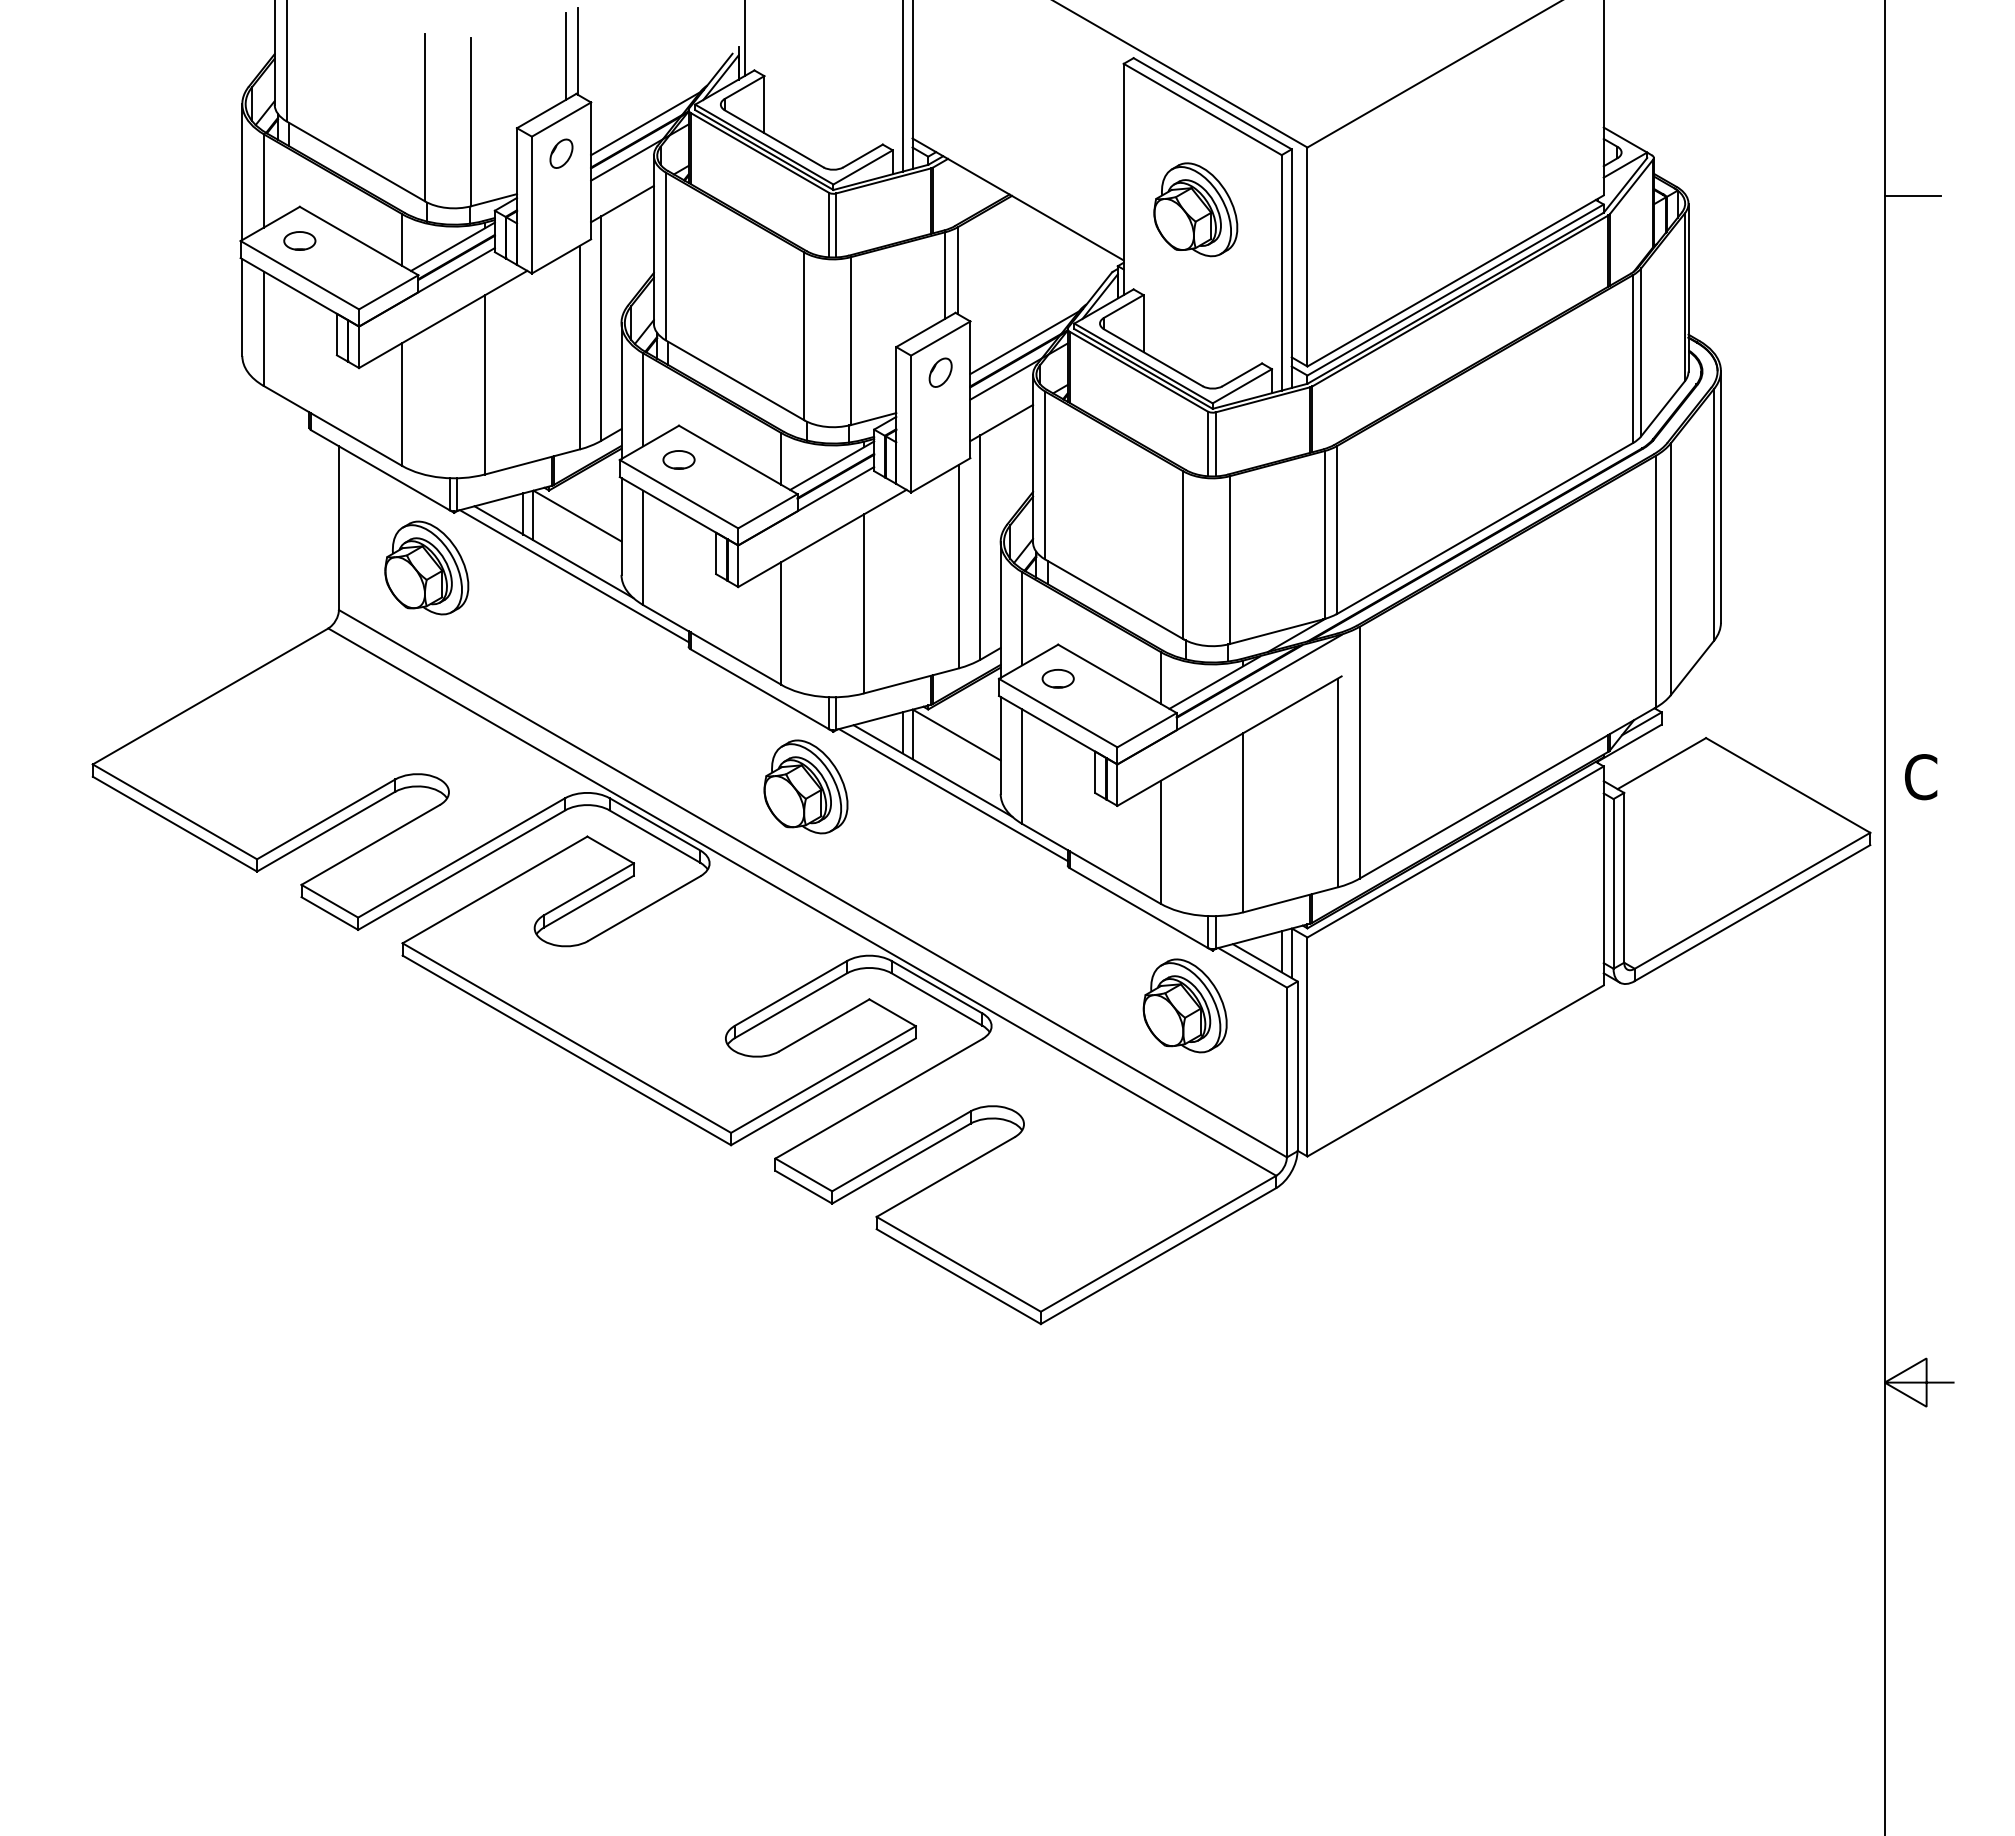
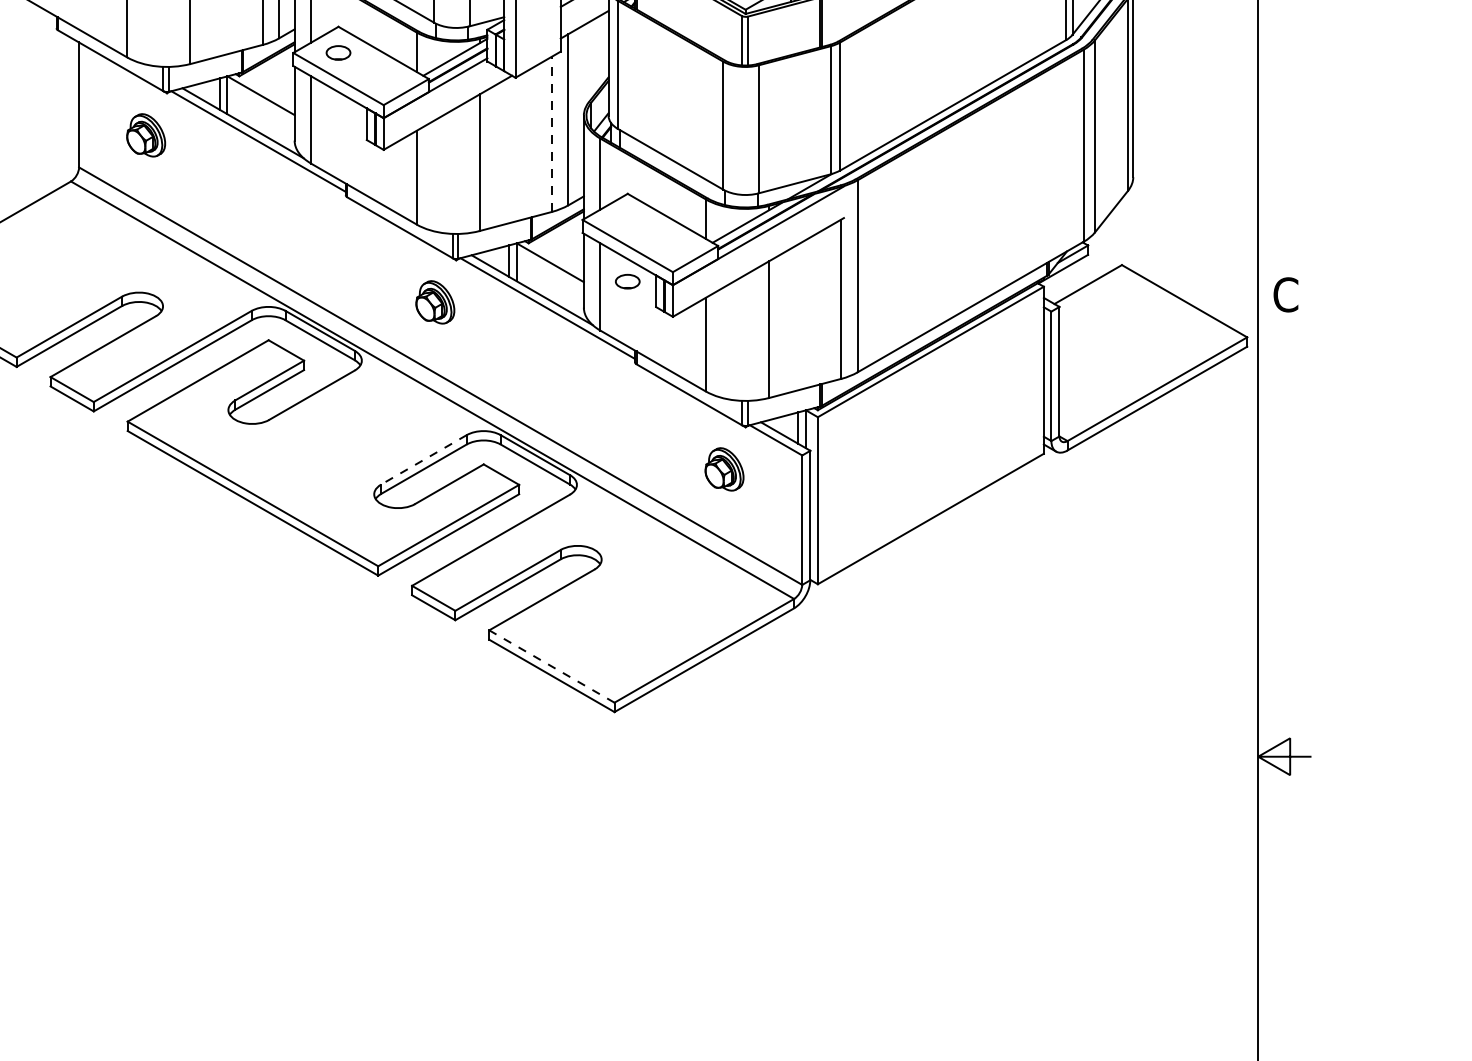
line: (959, 566) -> (552, 134), solid -> dashed
part: (426, 567) -> (145, 134), size x0.6
part: (1057, 678) -> (627, 281), moved
part: (805, 786) -> (434, 302), size x0.6
line: (791, 993) -> (424, 459), solid -> dashed
part: (1184, 1005) -> (724, 469), size x0.6
line: (958, 1264) -> (551, 666), solid -> dashed

